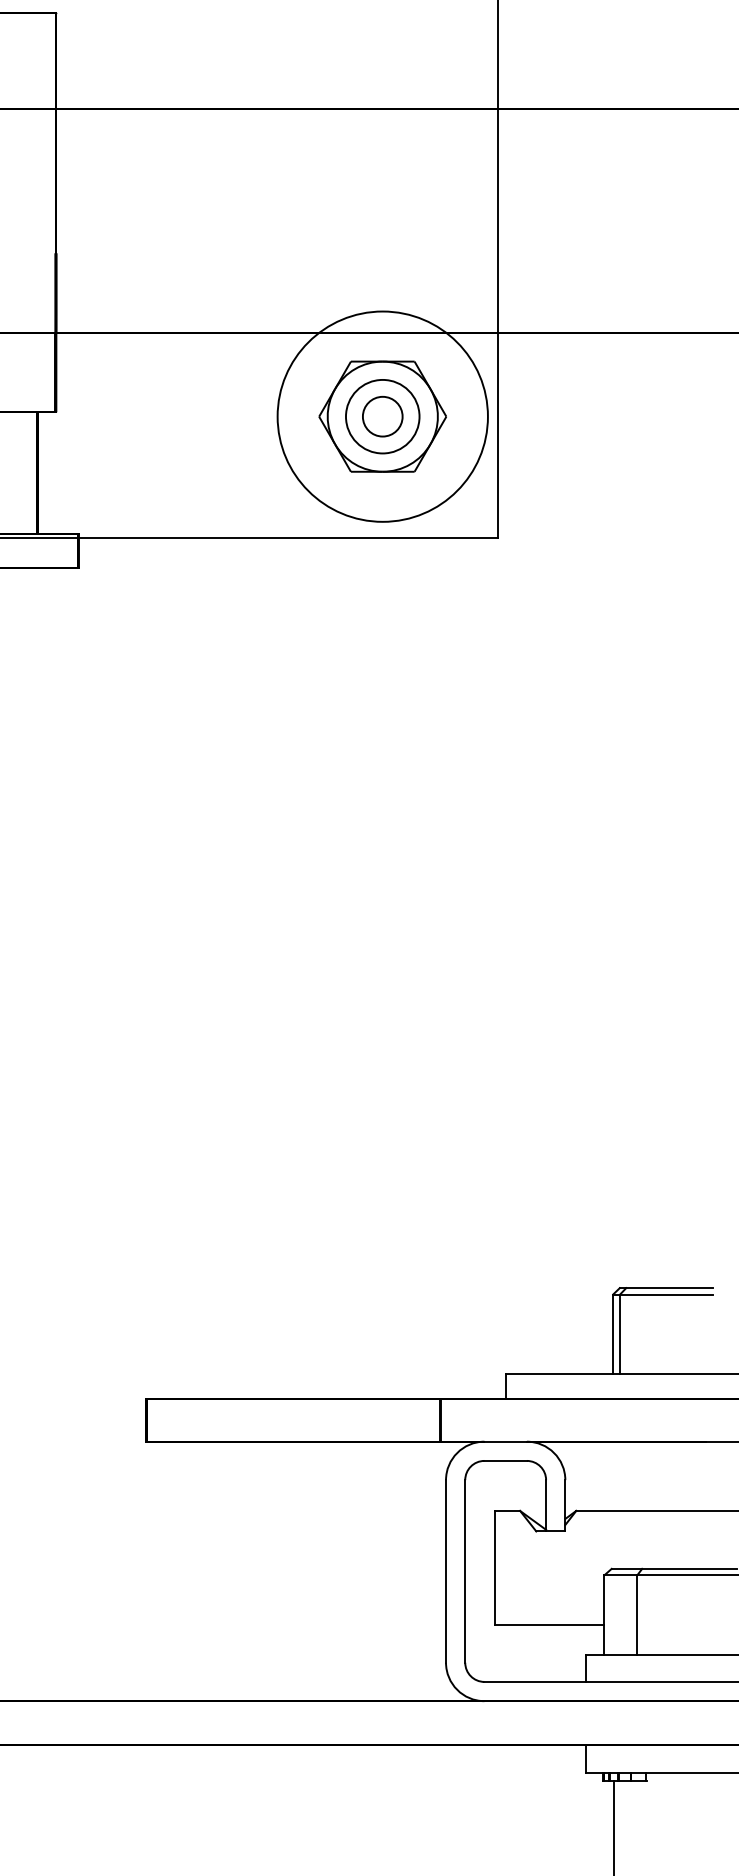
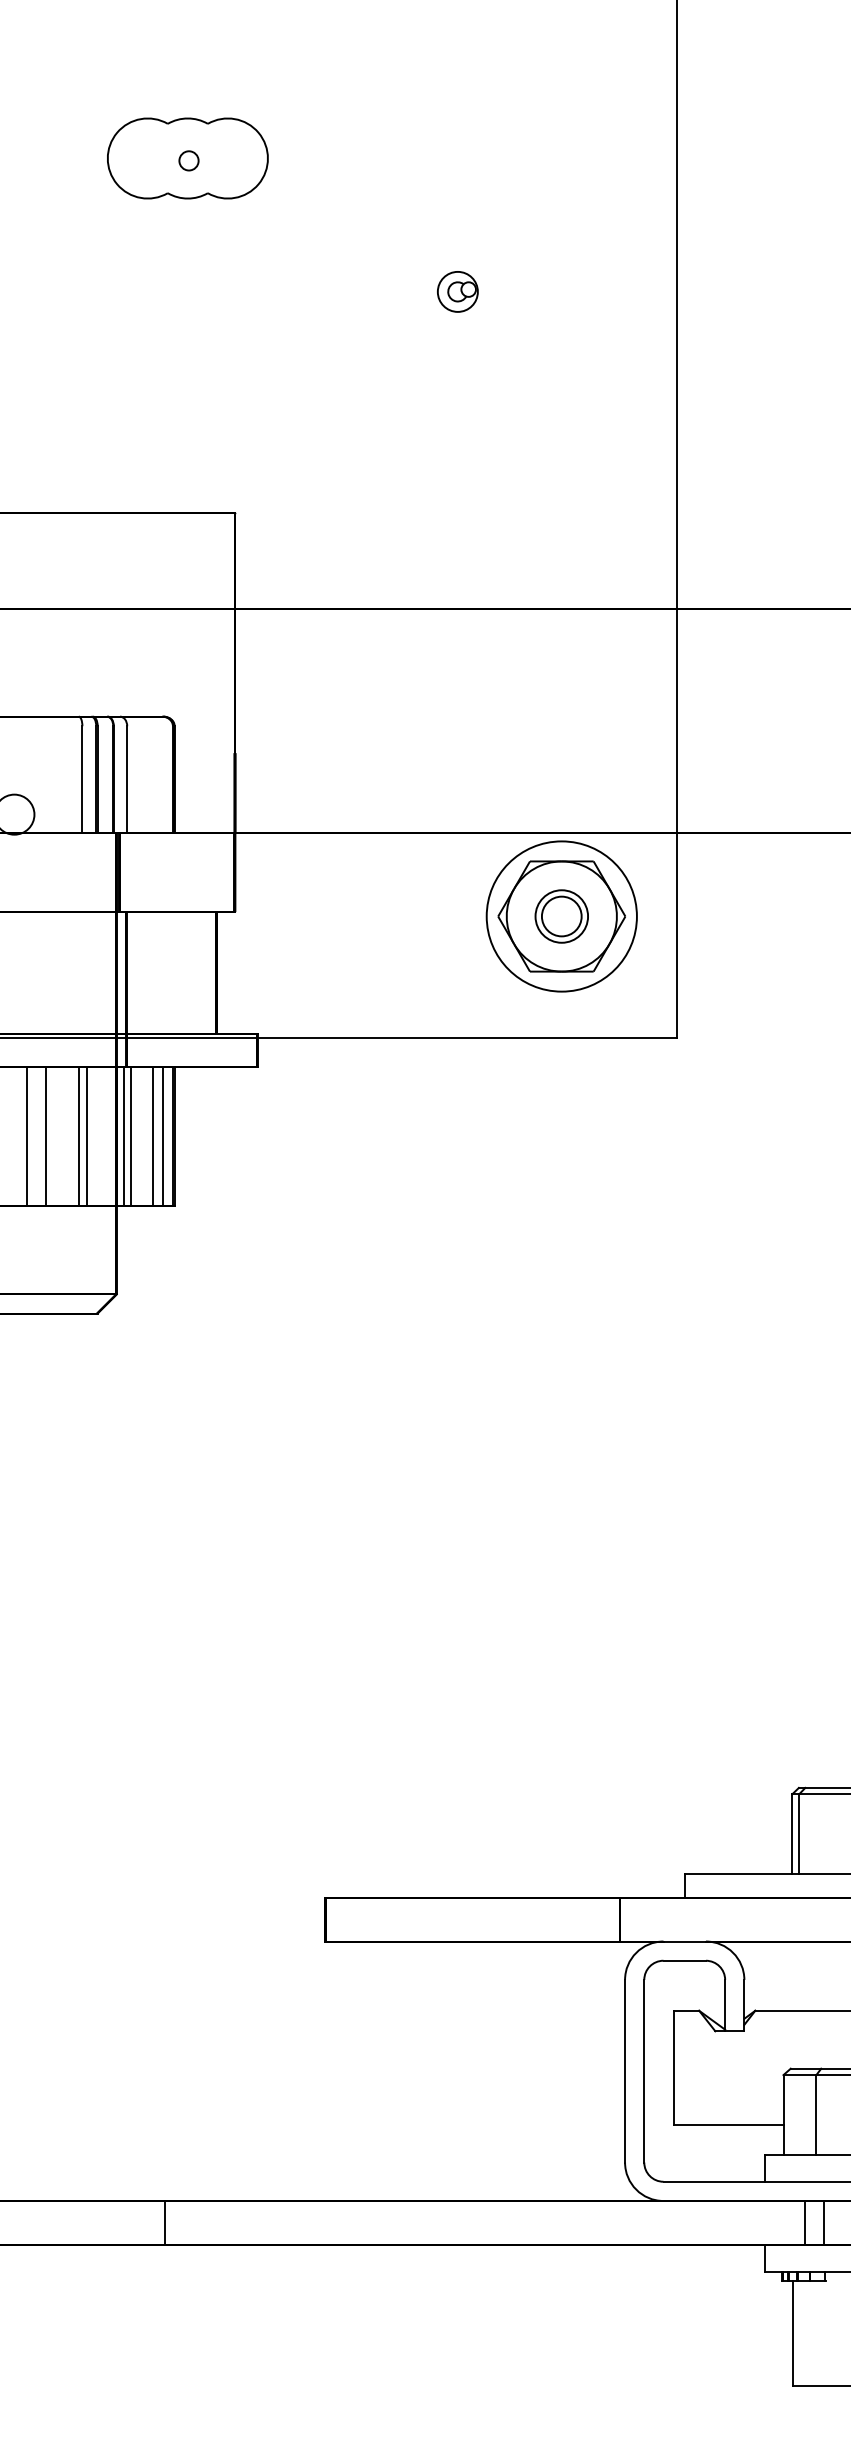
circle: (382, 416) -> (561, 916), size x0.71
circle: (382, 416) -> (561, 916), size x0.71
line: (626, 1722) -> (805, 2222), added
line: (645, 1722) -> (824, 2222), added

